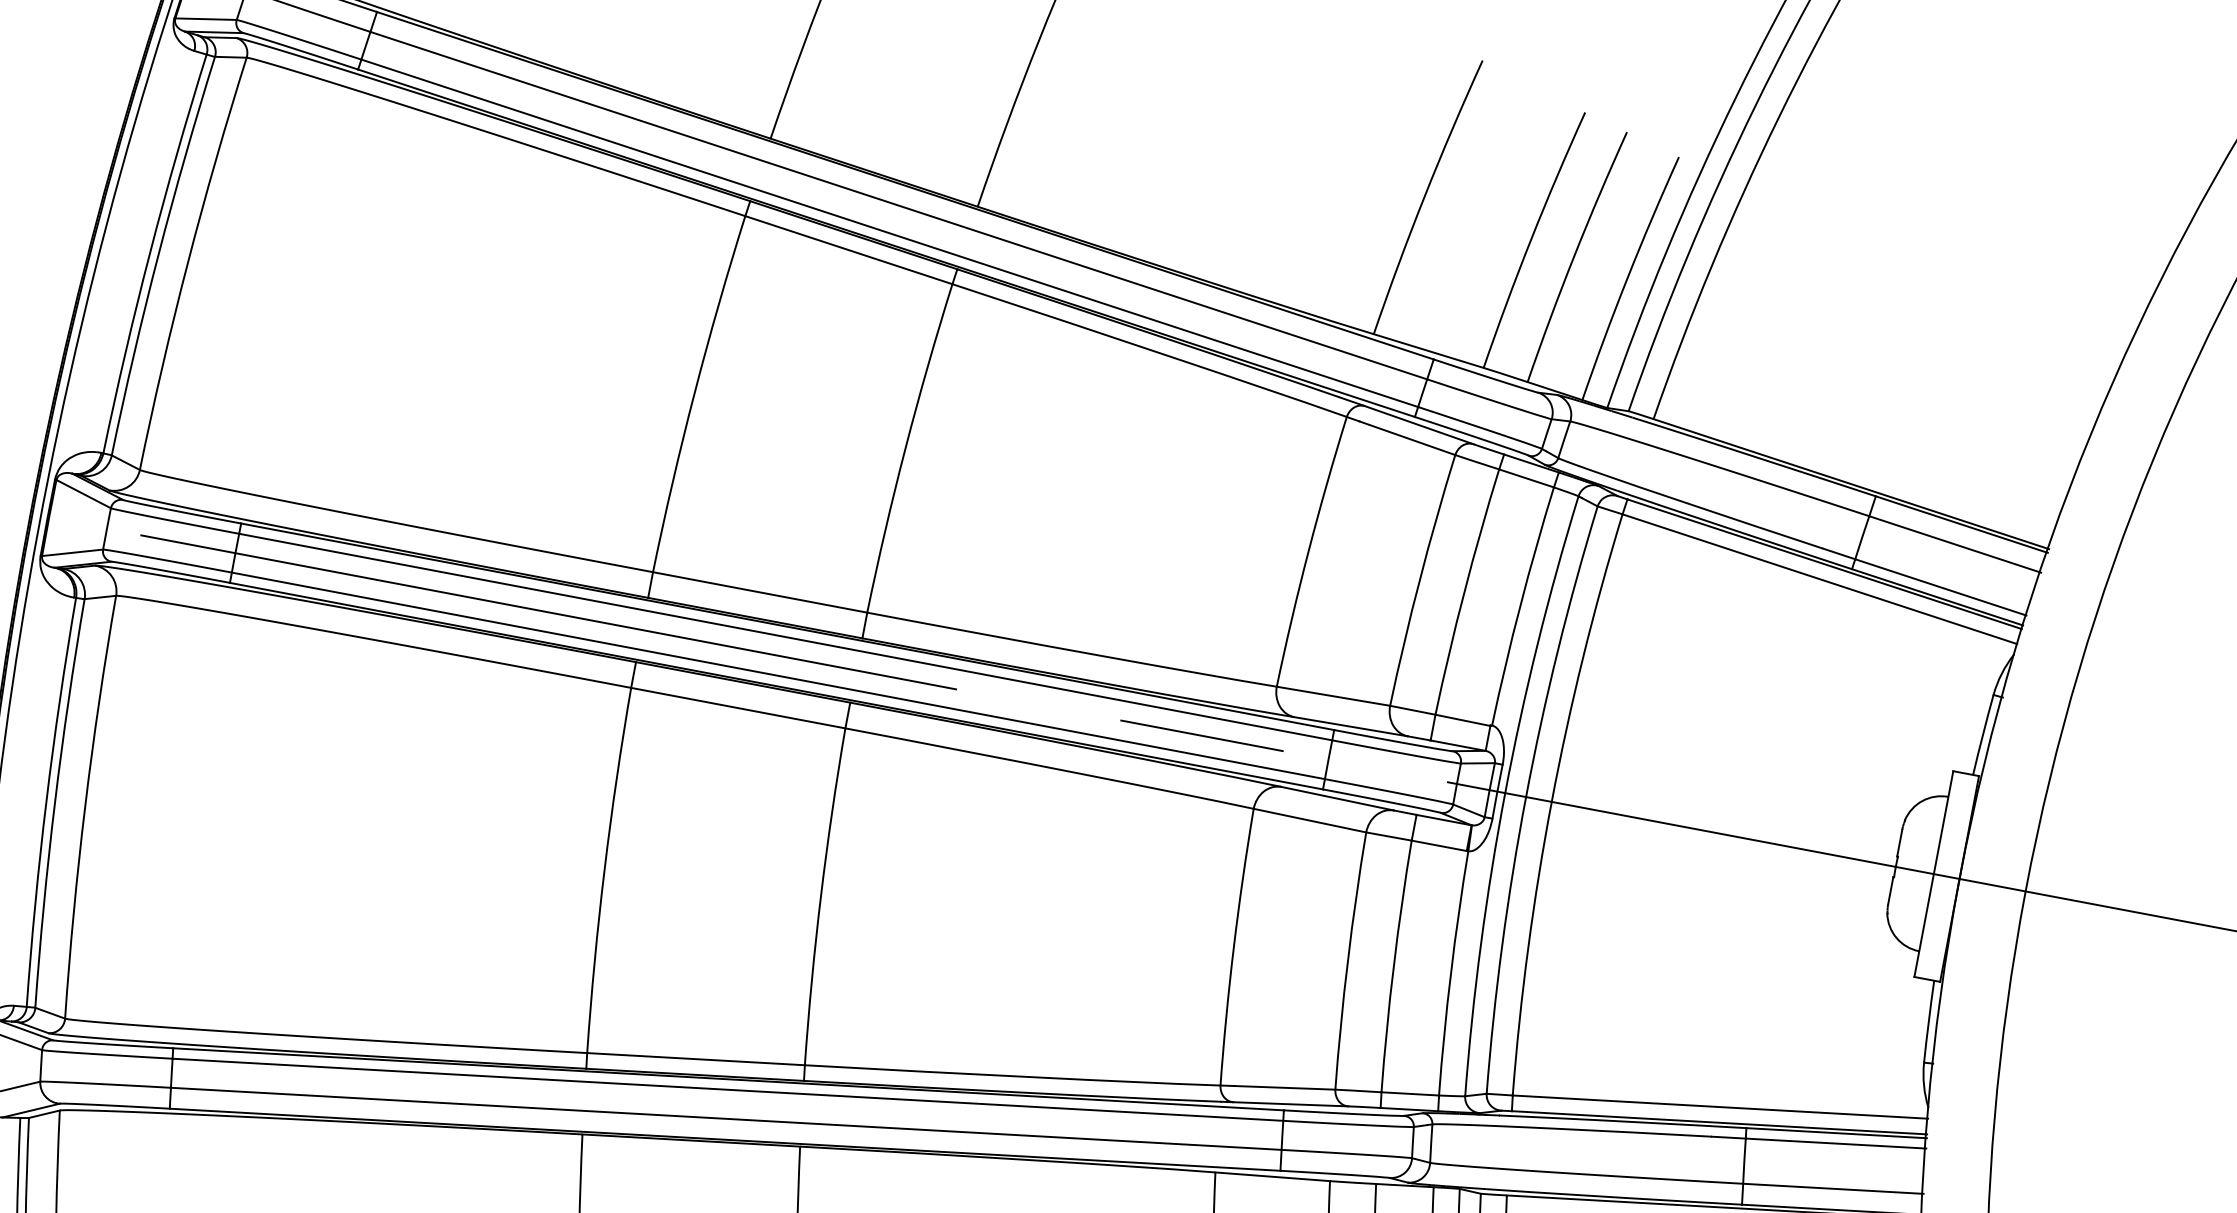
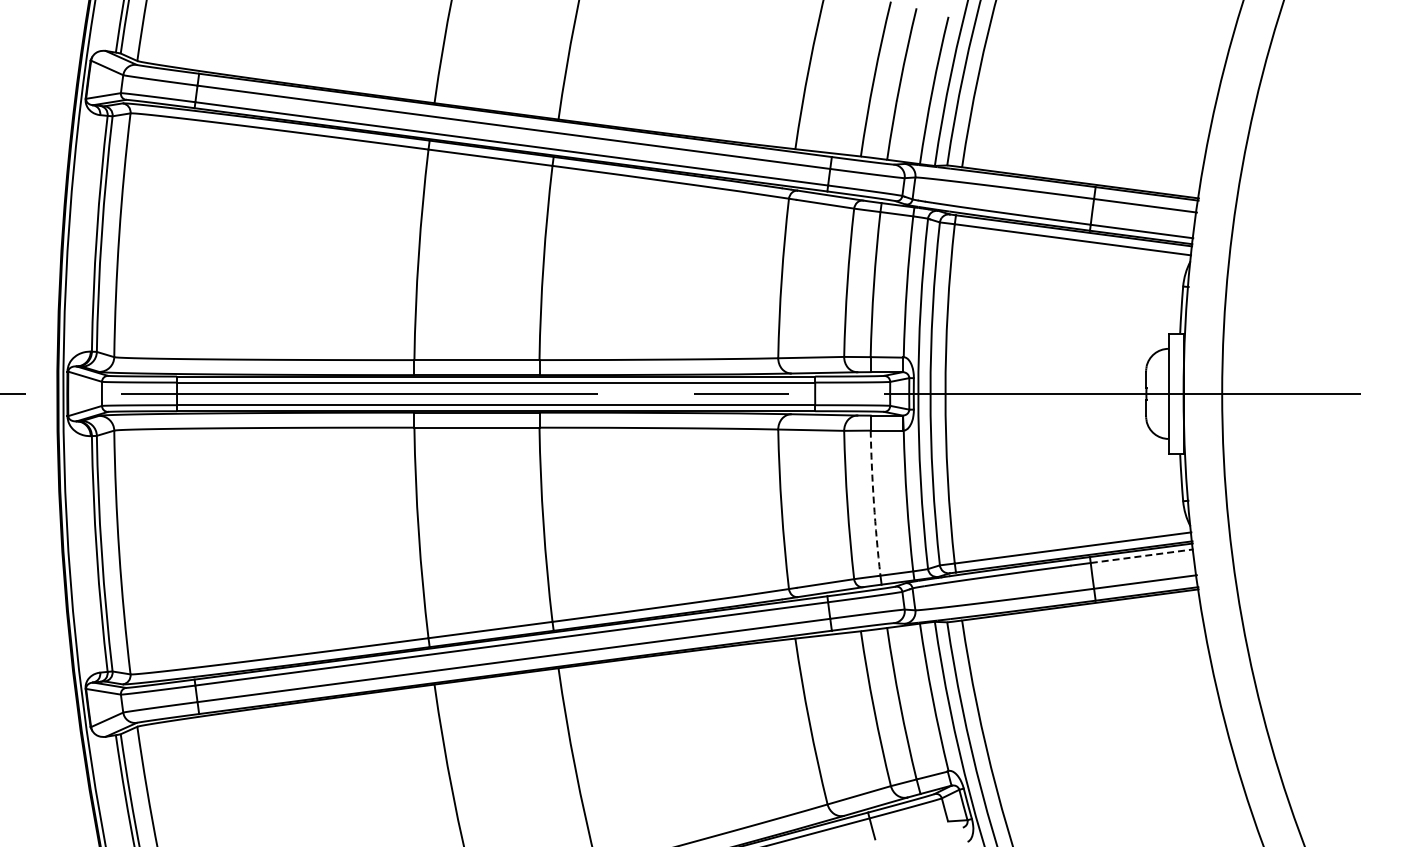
arc: (1392, 966) -> (873, 503), solid -> dashed
line: (1836, 1144) -> (1142, 556), solid -> dashed

